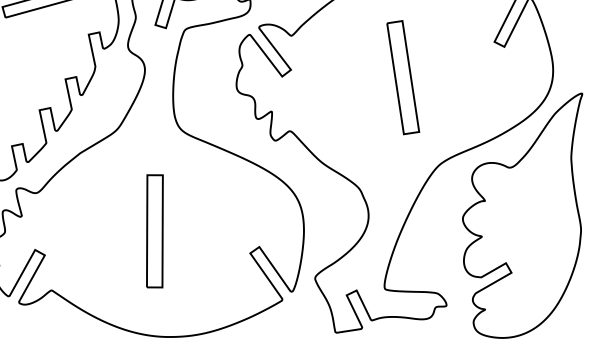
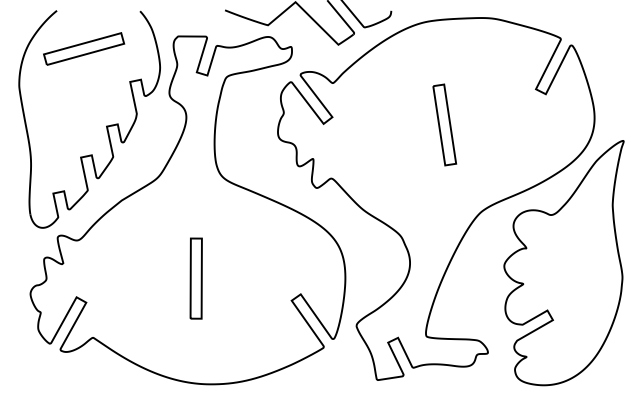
part: (403, 77) -> (444, 124), size x0.71
part: (154, 231) -> (195, 278), size x0.71

